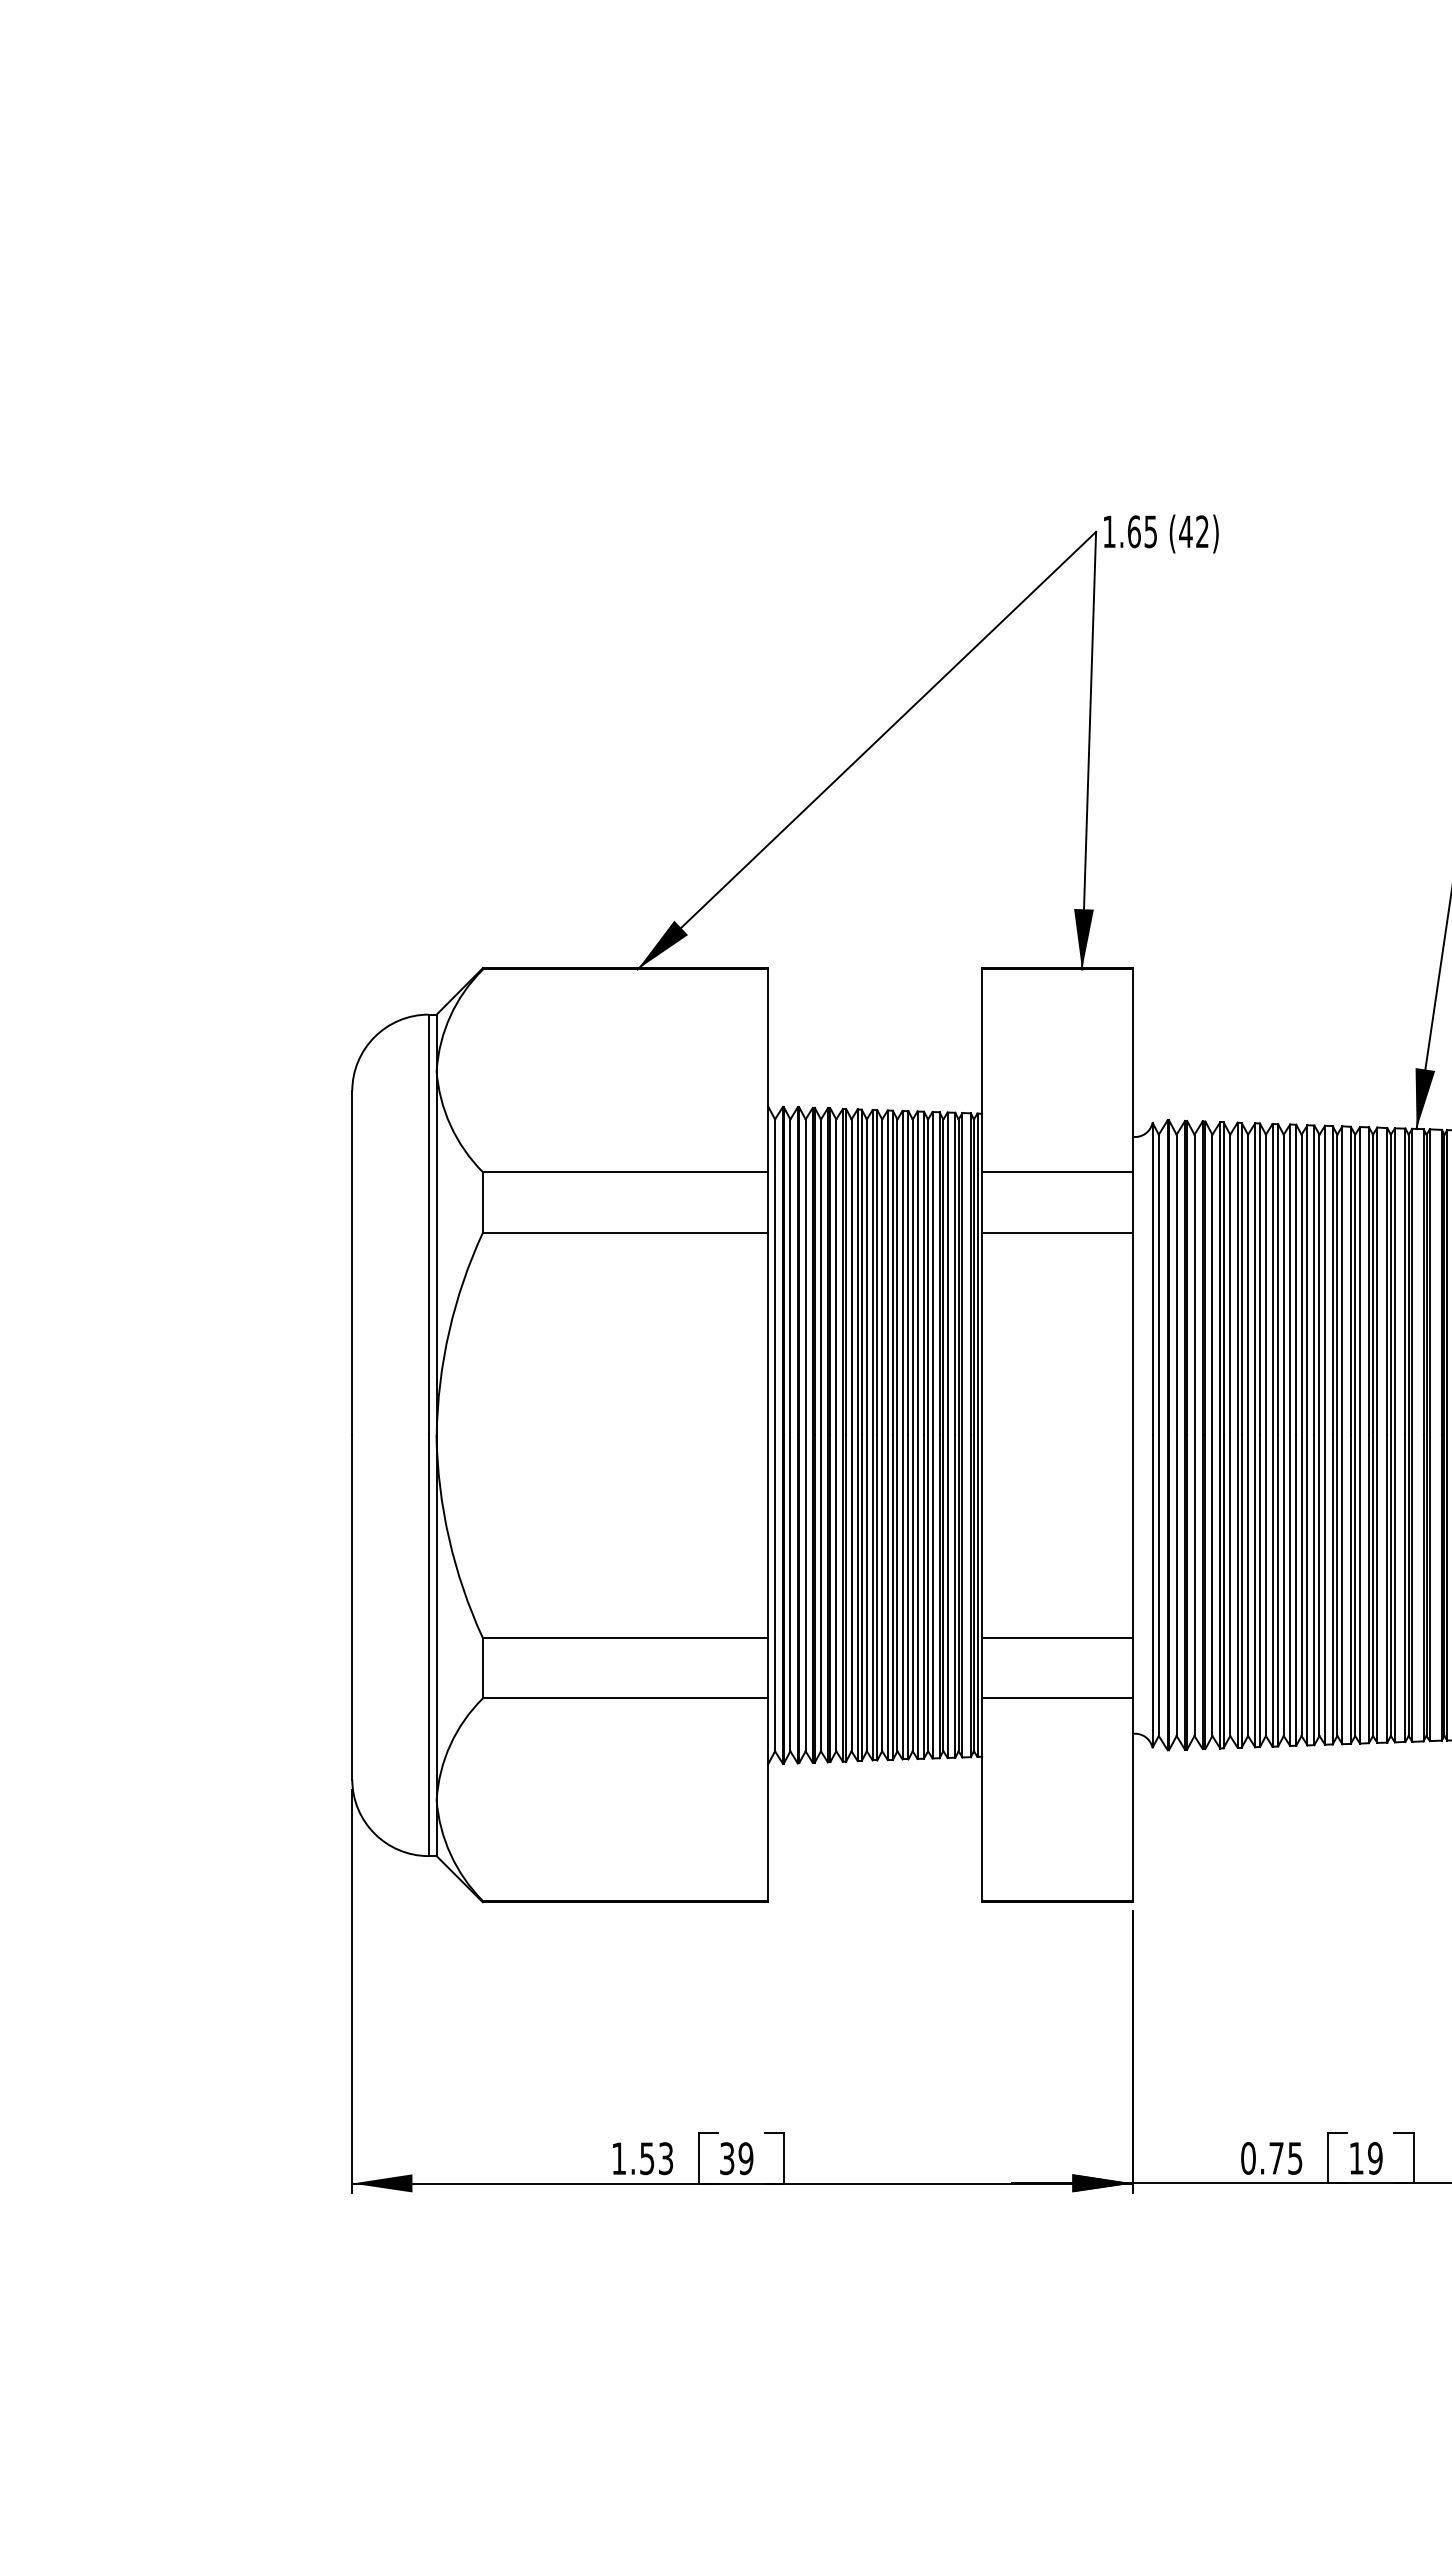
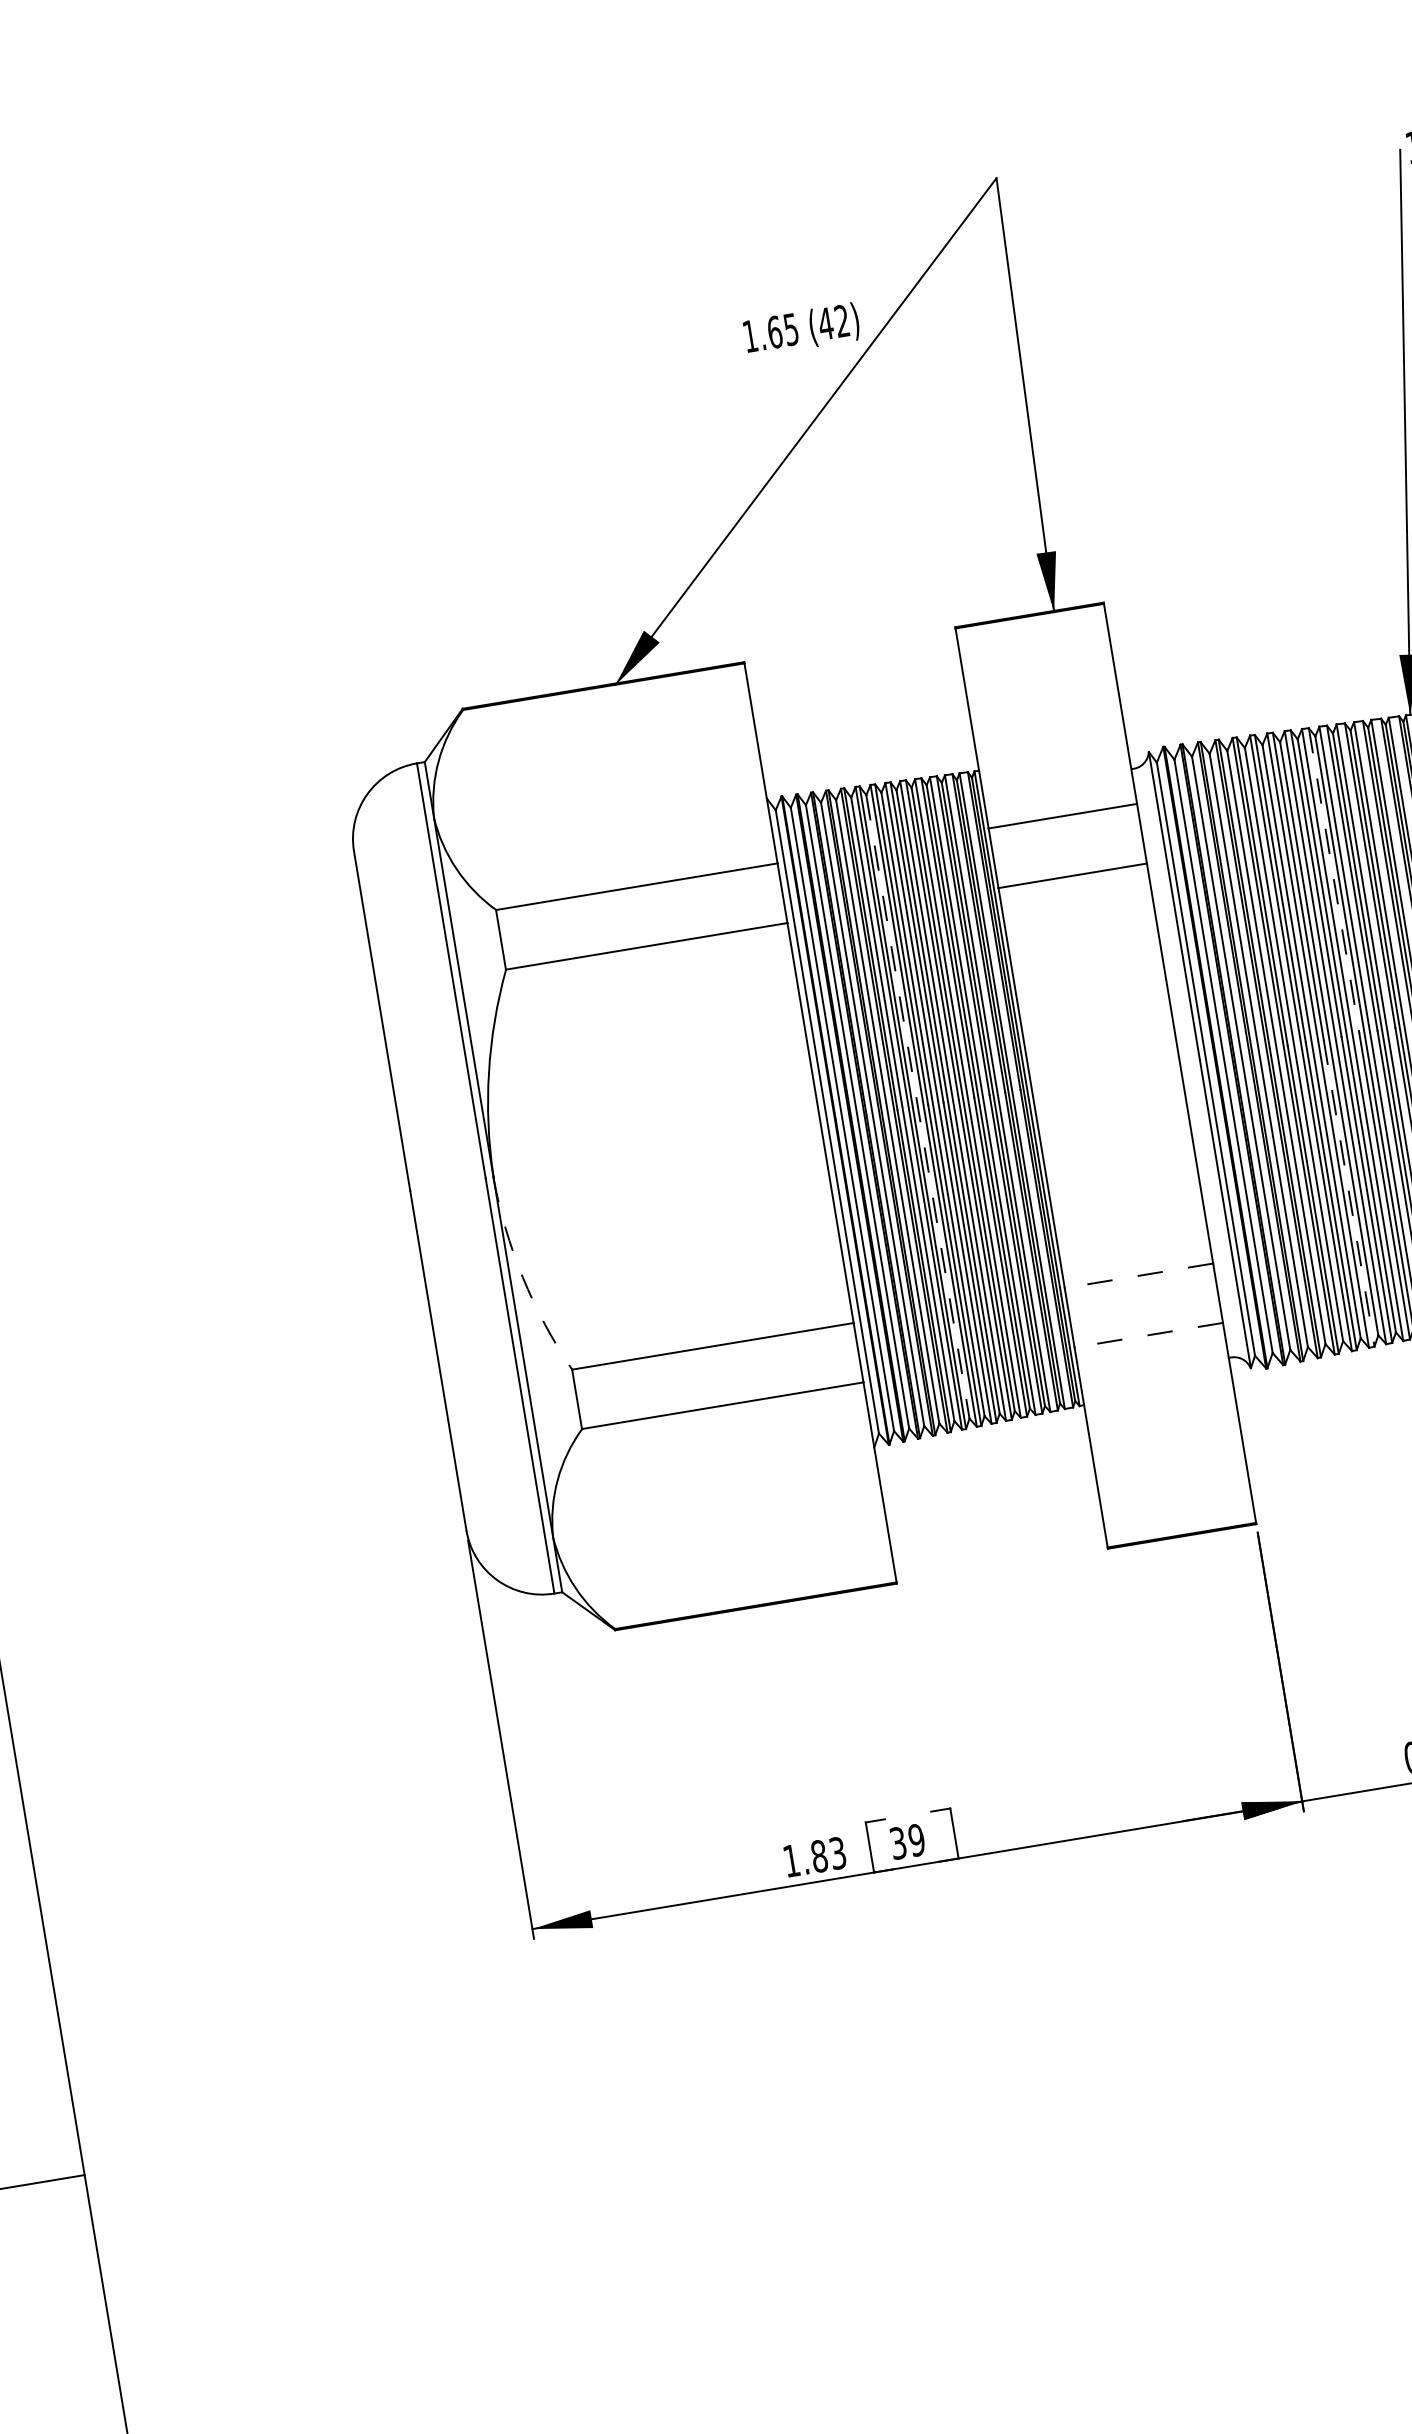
text: (1161, 533) -> (802, 329), moved
line: (1314, 1280) -> (1334, 881), solid -> dashed
line: (866, 1435) -> (917, 1107), solid -> dashed
arc: (449, 1538) -> (523, 1276), solid -> dashed
line: (1278, 1590) -> (1349, 1192), solid -> dashed
line: (1056, 1638) -> (1138, 1276), solid -> dashed
line: (1056, 1698) -> (1147, 1335), solid -> dashed
text: (647, 2158) -> (819, 1856), 1.53 -> 1.83

